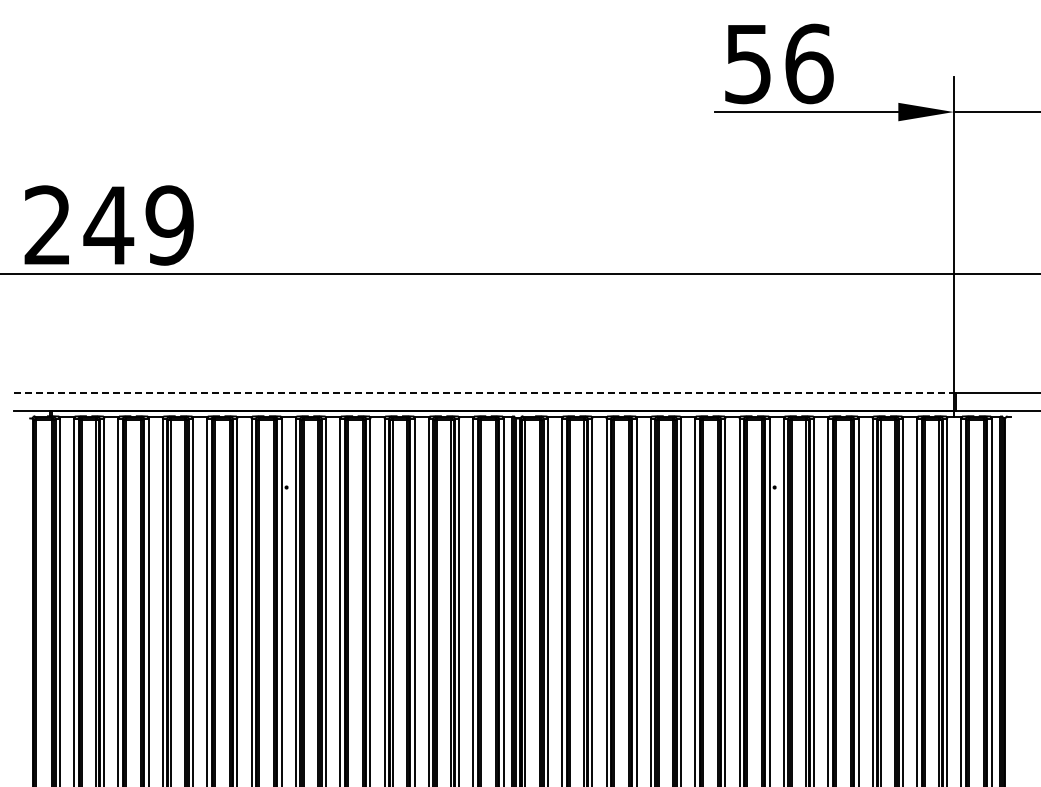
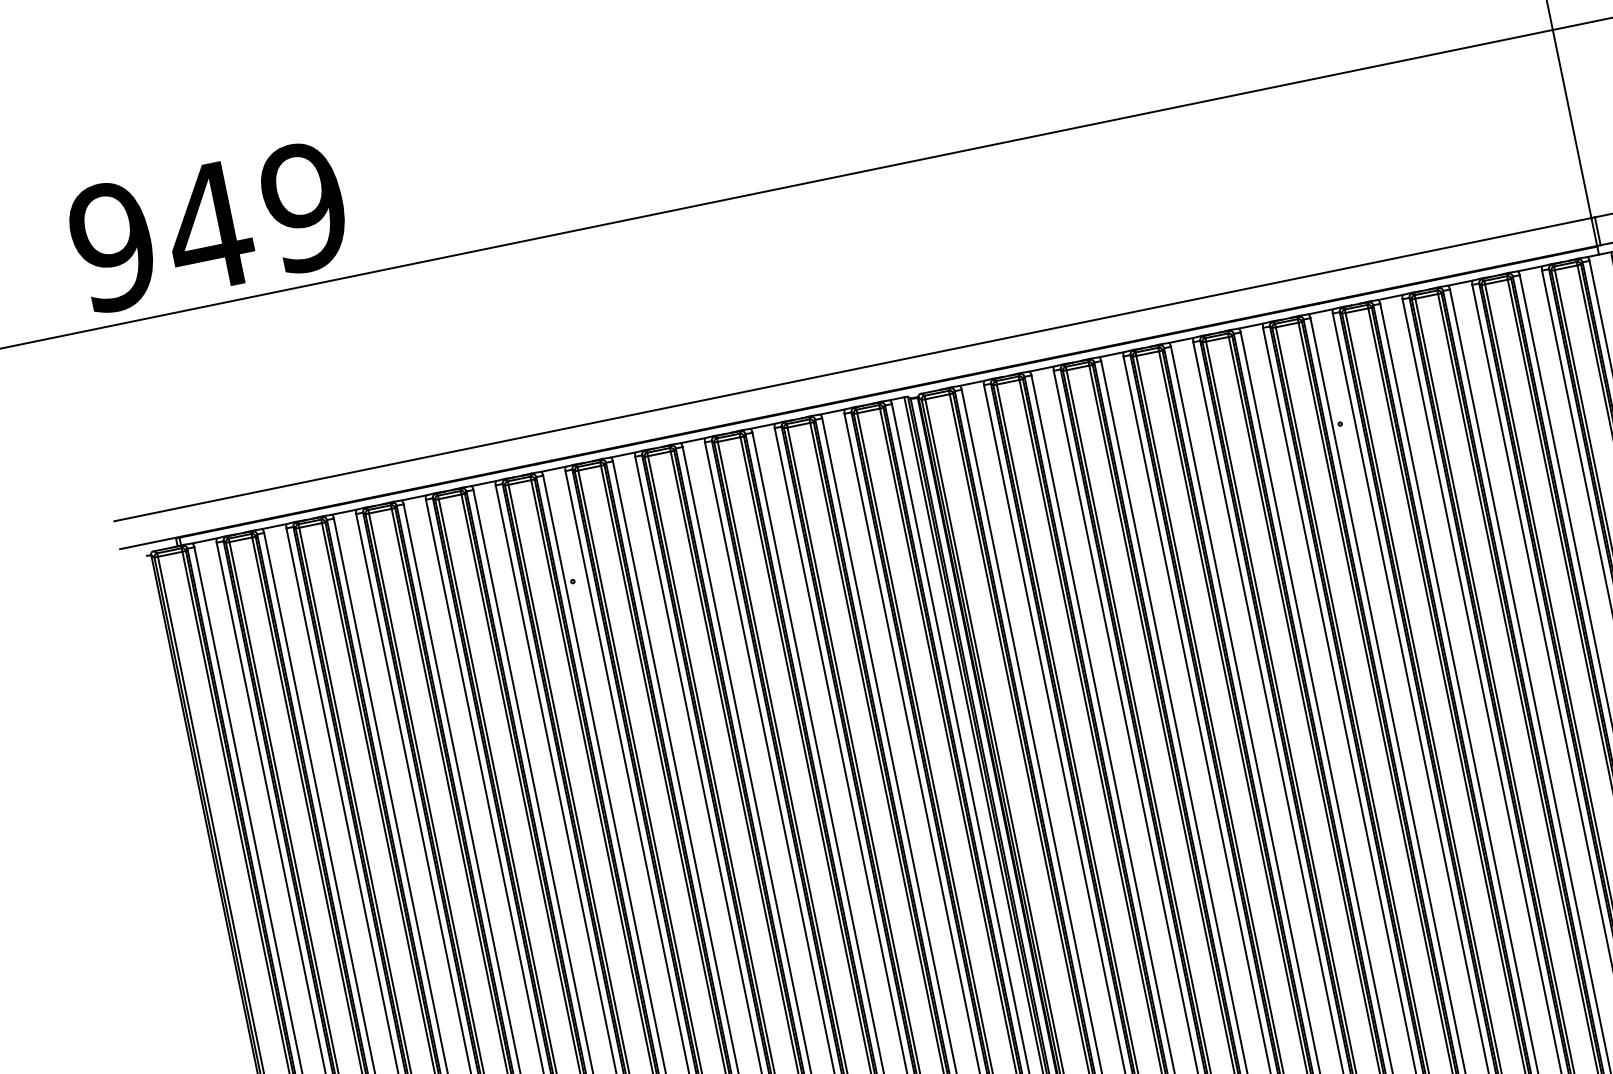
text: (47, 225) -> (112, 246), 249 -> 949
line: (484, 393) -> (853, 369), dashed -> solid

